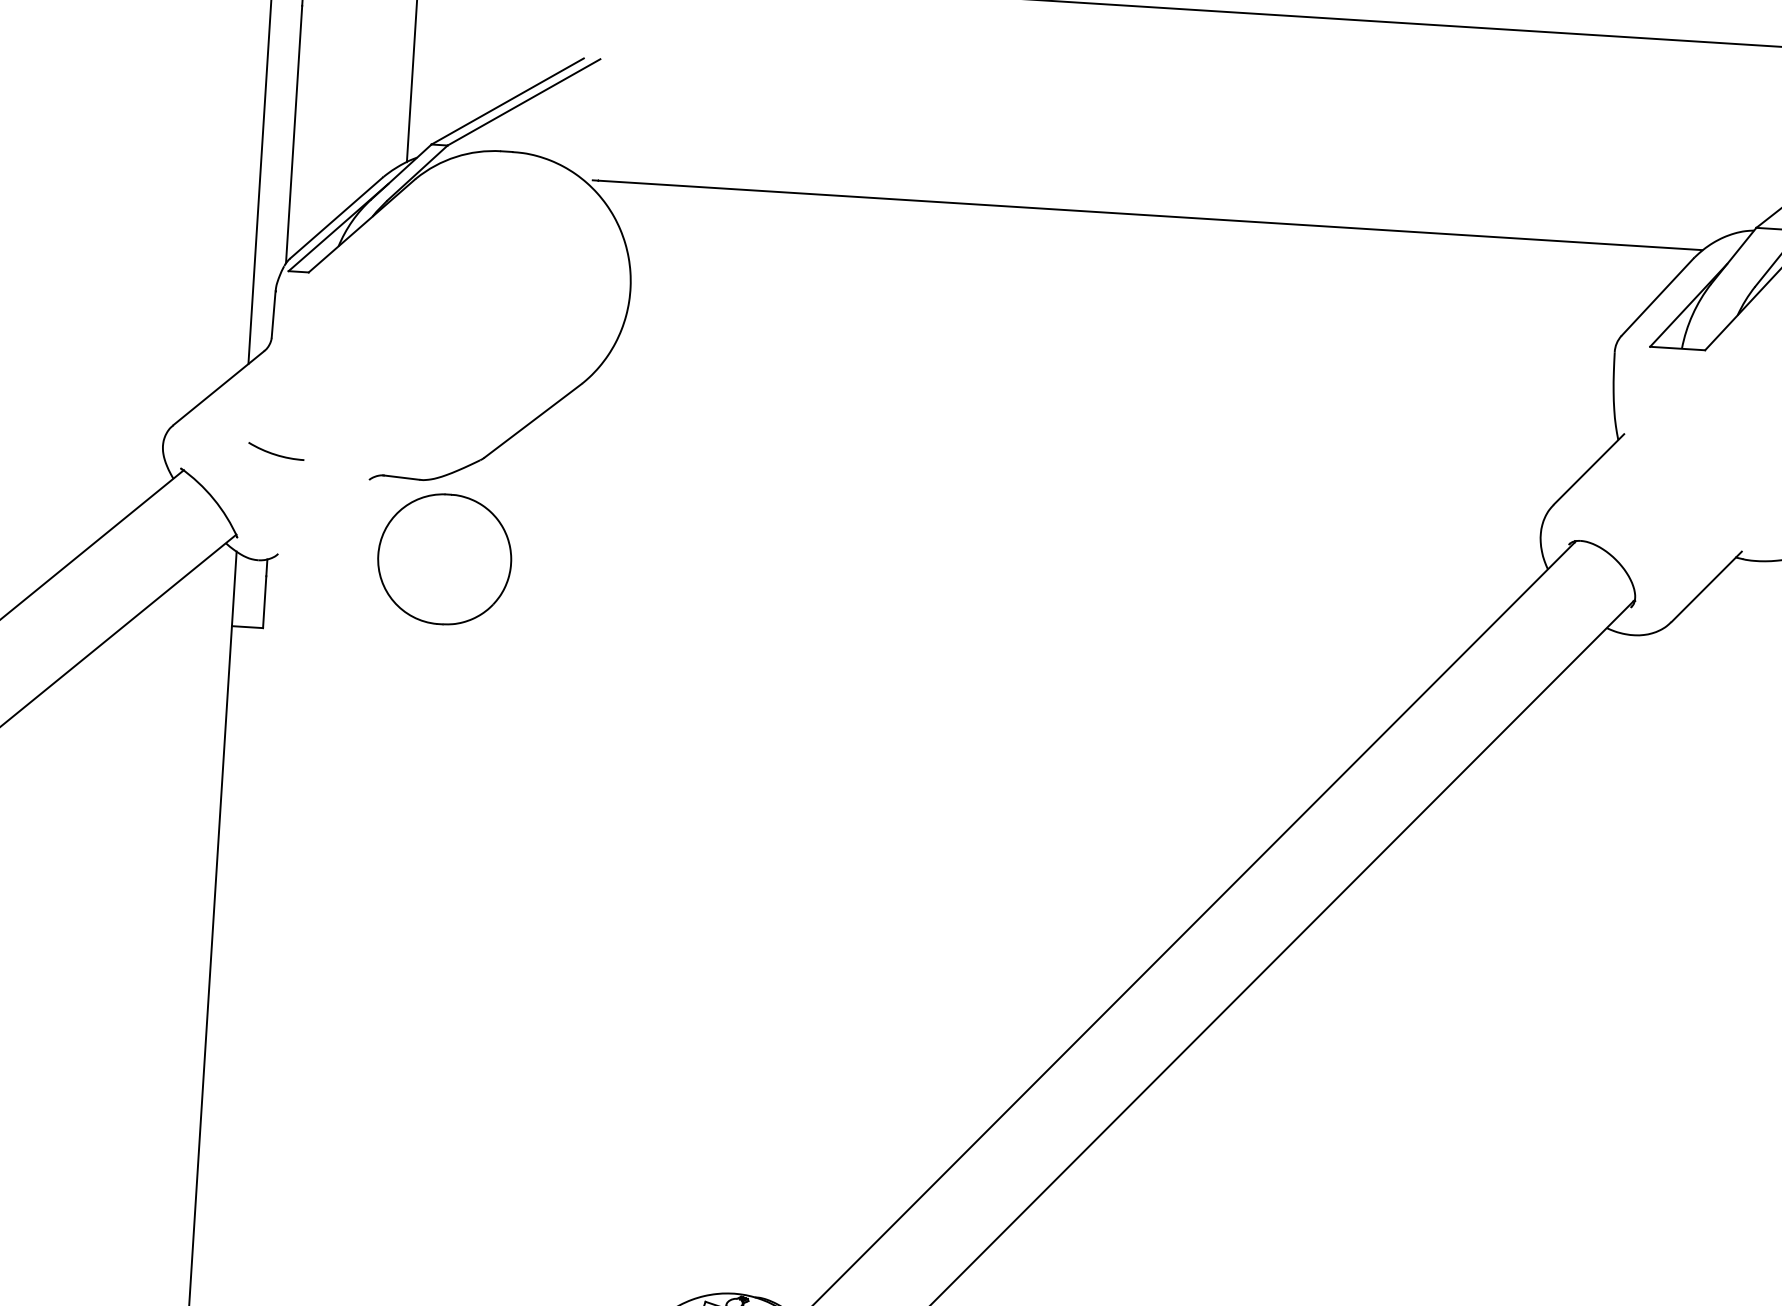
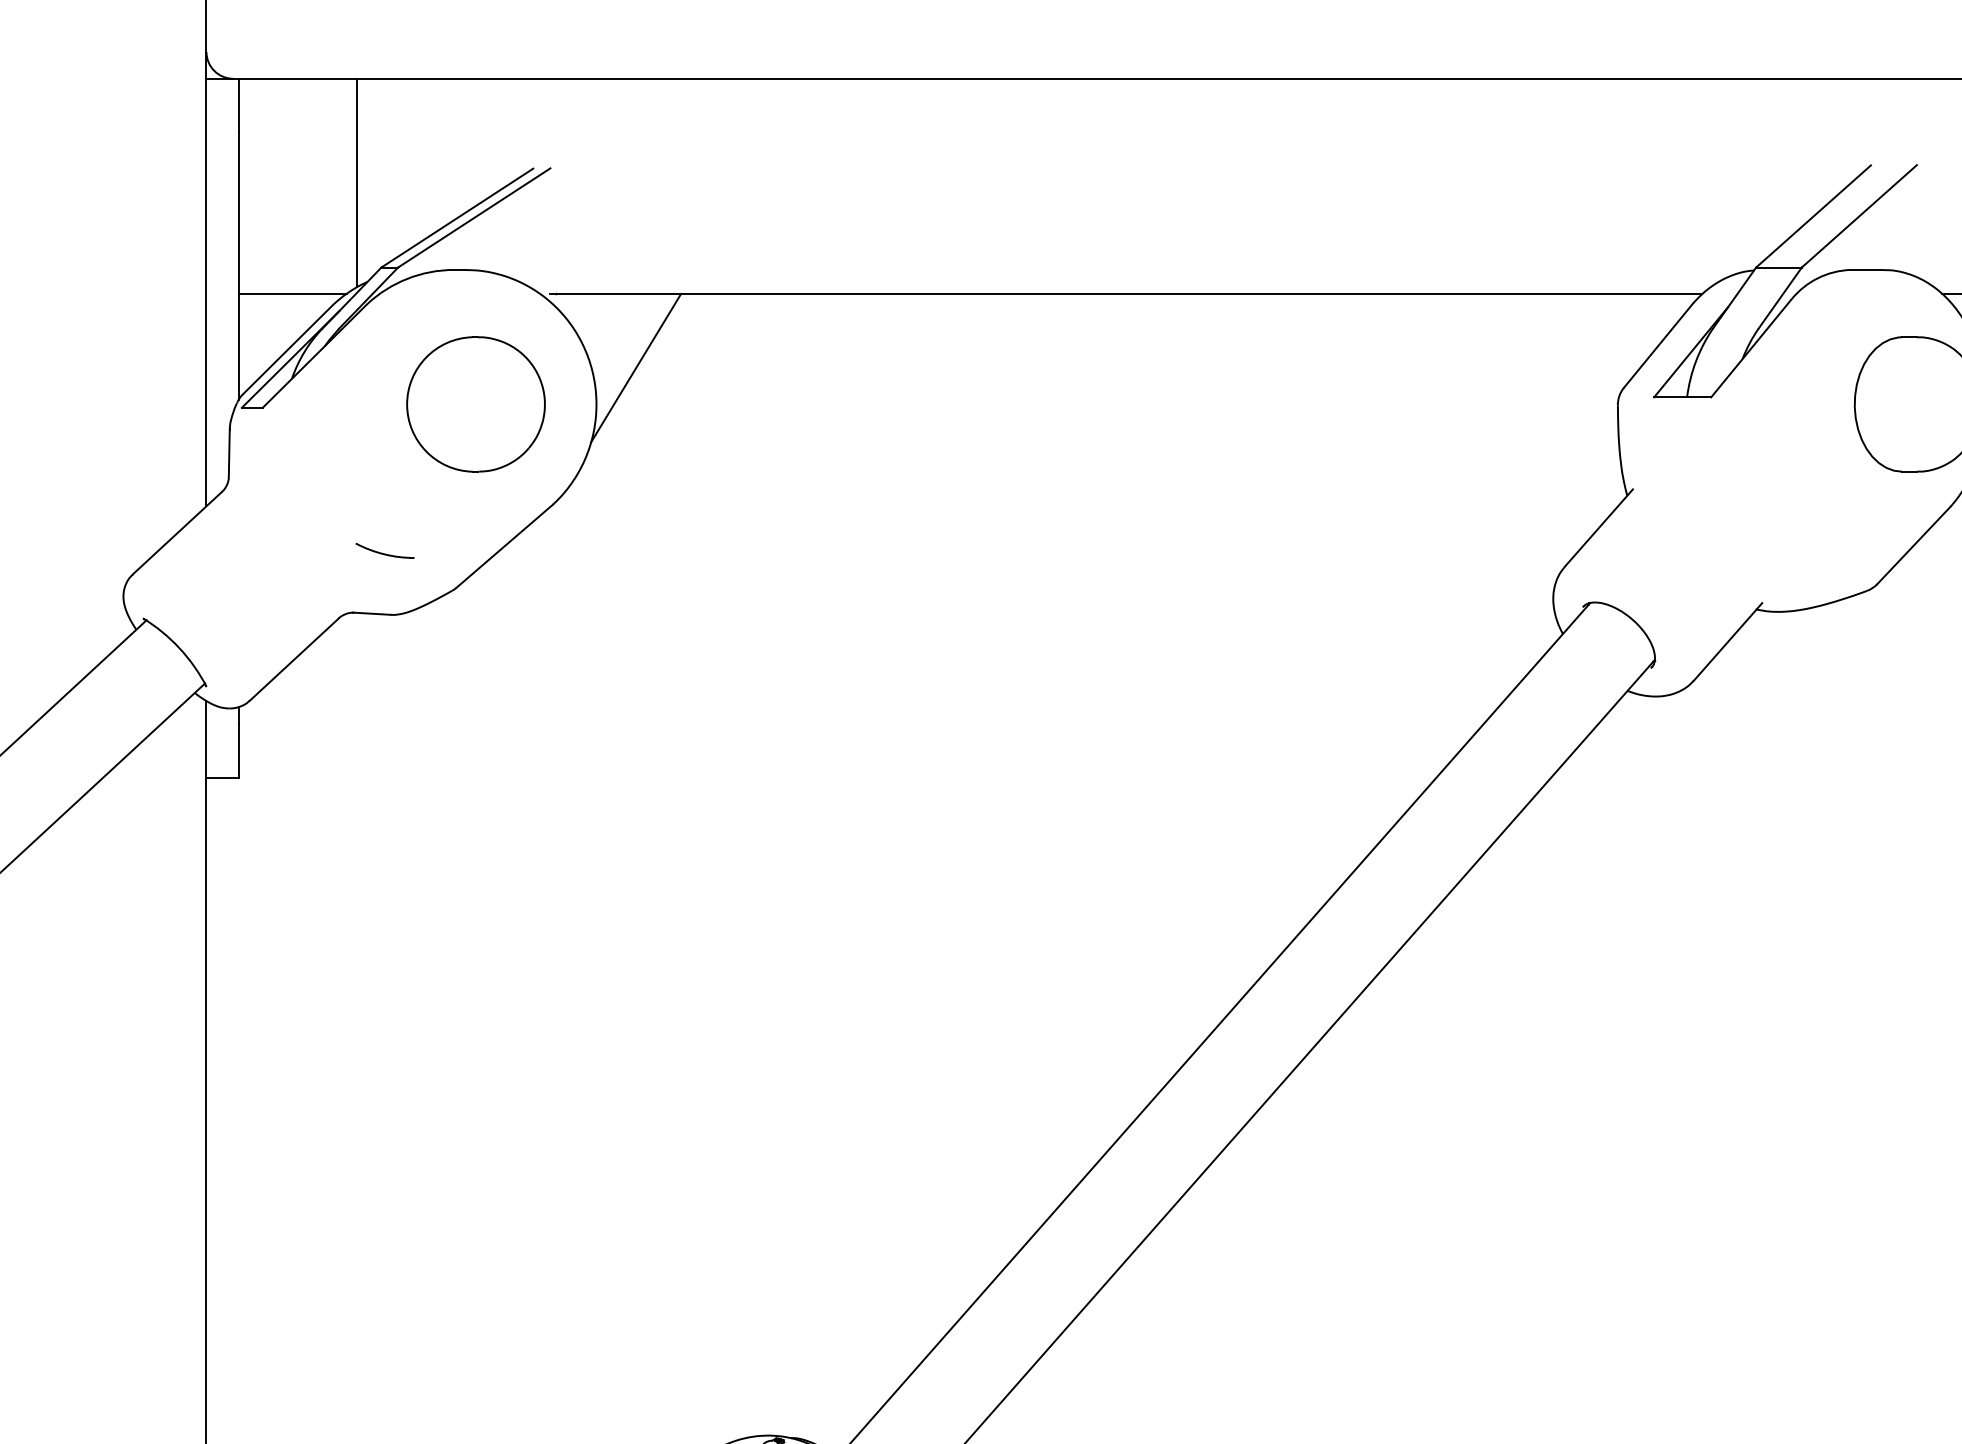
line: (344, 165) -> (292, 294), added
line: (670, 257) -> (635, 368), added
arc: (273, 452) -> (382, 552), moved
line: (323, 516) -> (293, 659), added
part: (444, 559) -> (475, 404), moved

